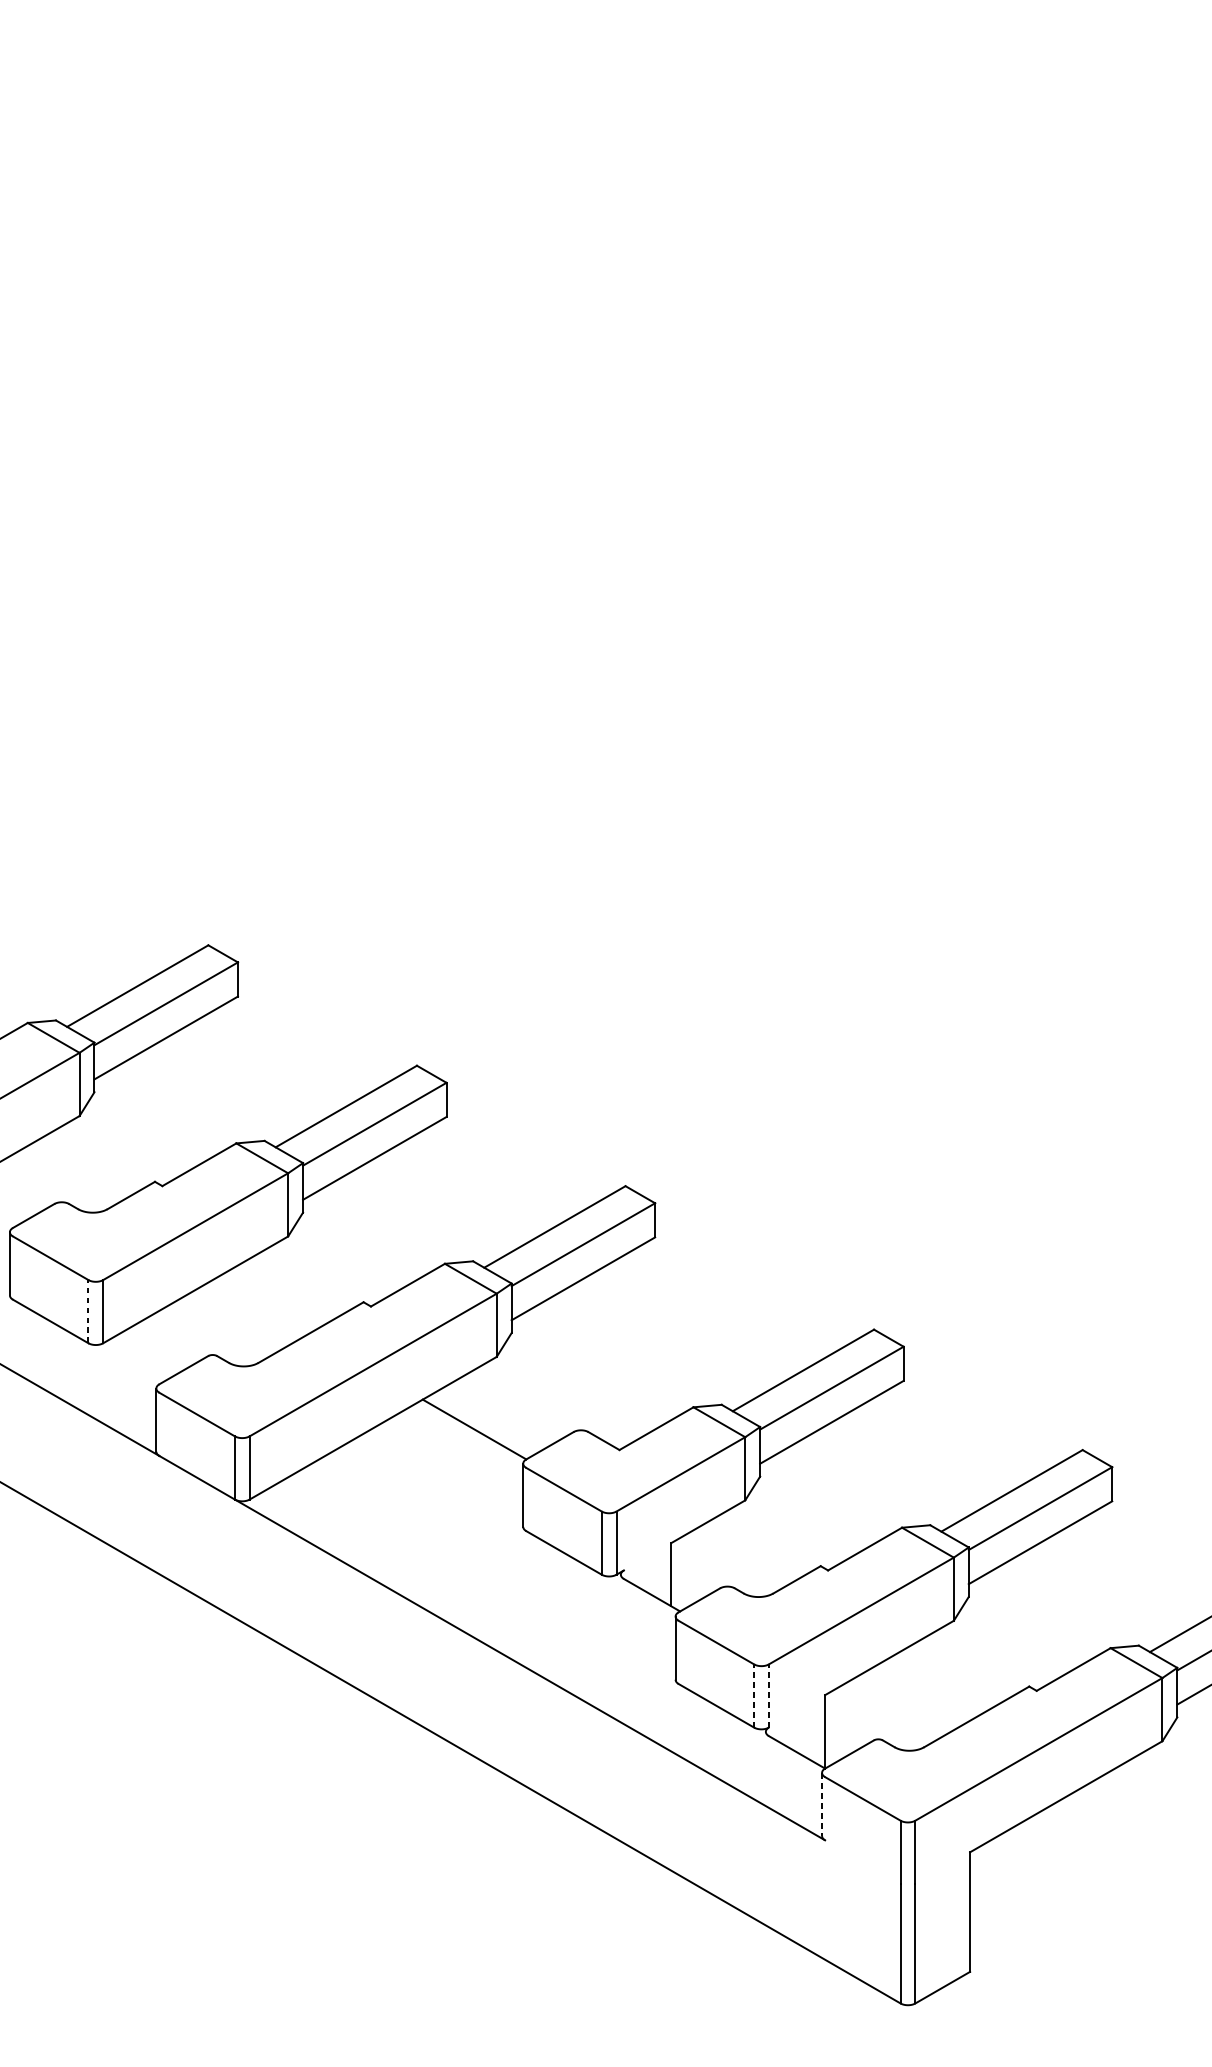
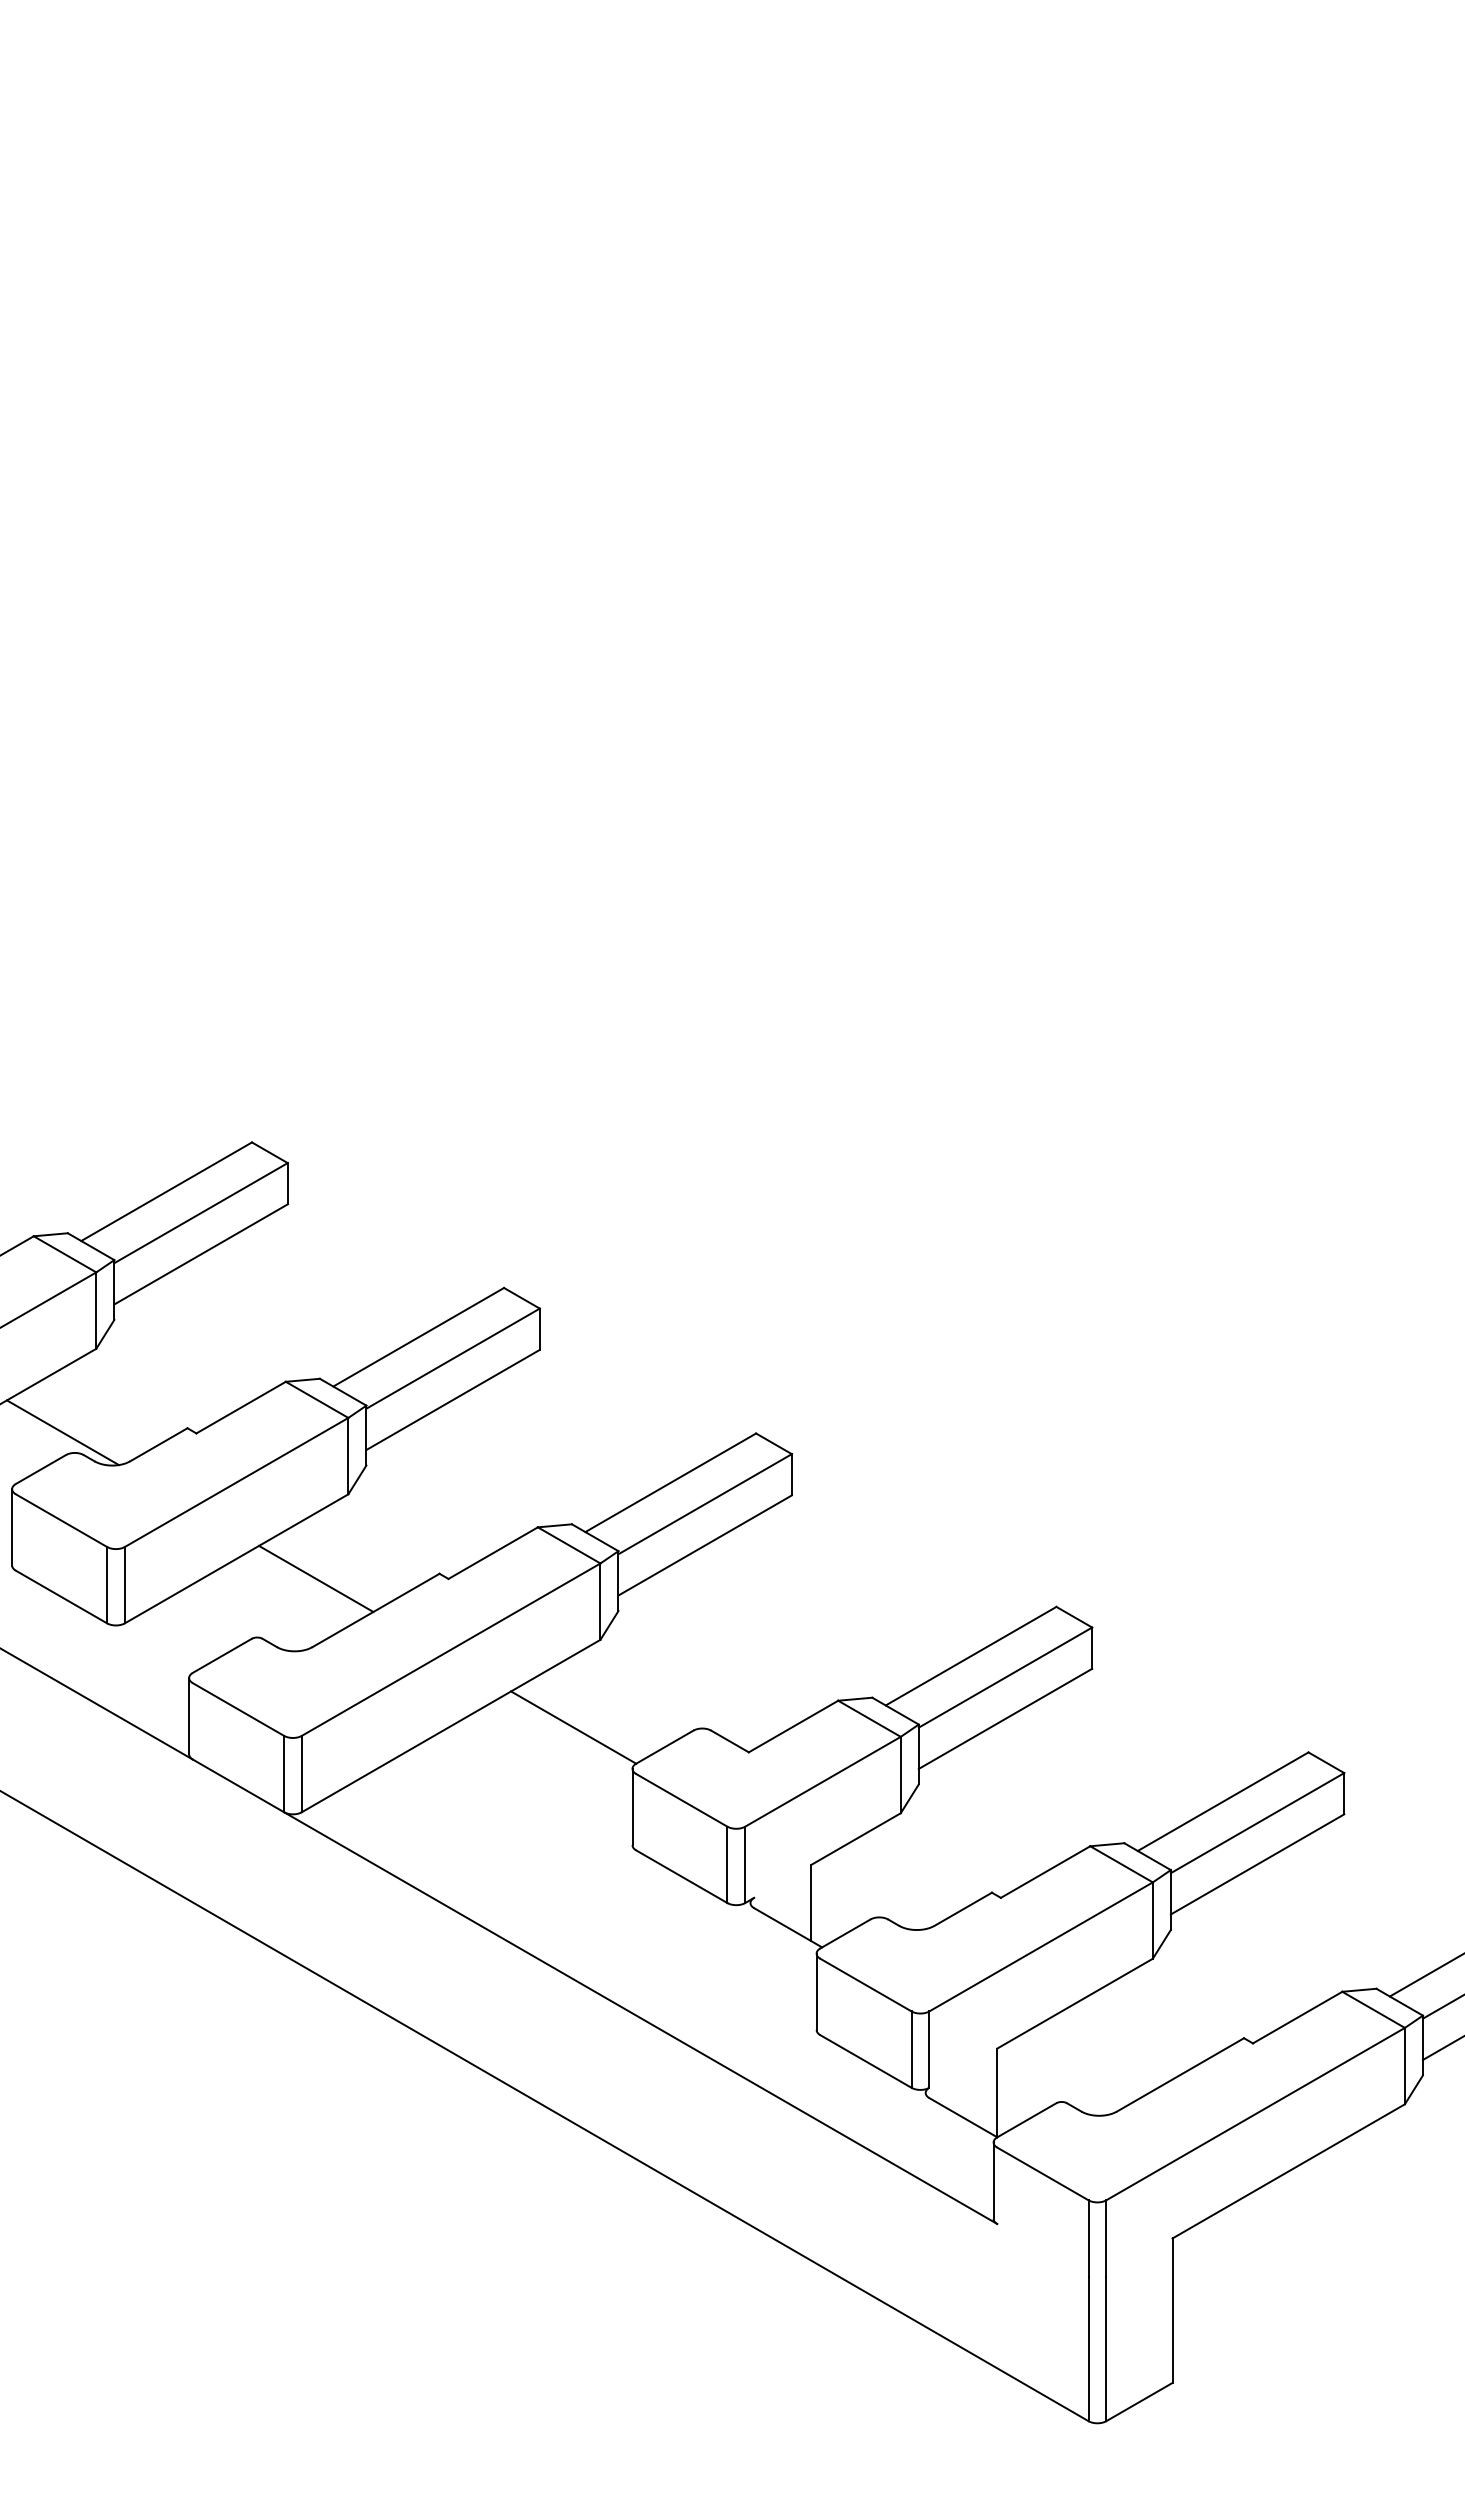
line: (51, 1185) -> (62, 1432), added
line: (261, 1306) -> (316, 1578), added
line: (88, 1311) -> (107, 1584), dashed -> solid
line: (754, 1695) -> (911, 2049), dashed -> solid
line: (769, 1695) -> (929, 2049), dashed -> solid
line: (821, 1805) -> (993, 2181), dashed -> solid

